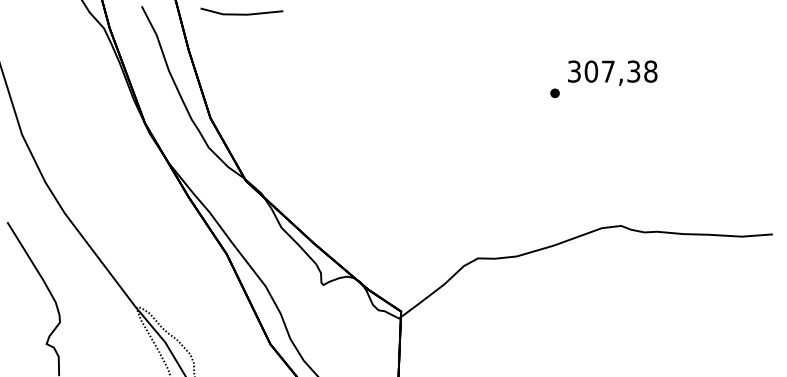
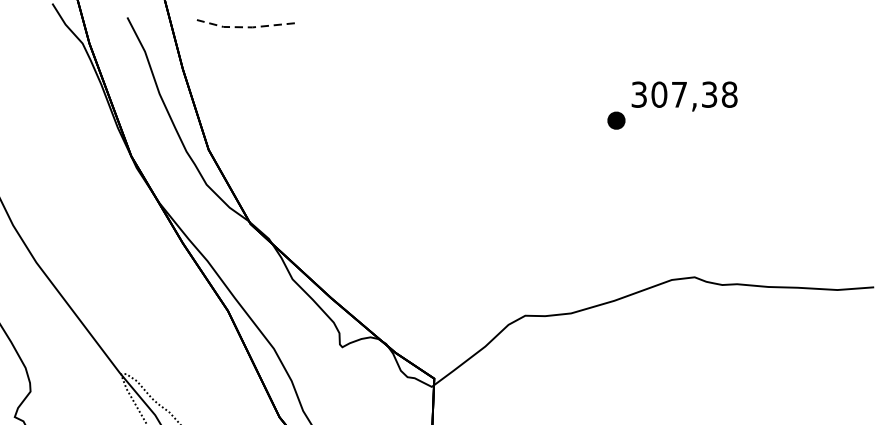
line: (240, 14) -> (244, 27), solid -> dashed
part: (554, 92) -> (615, 119), size x1.6

